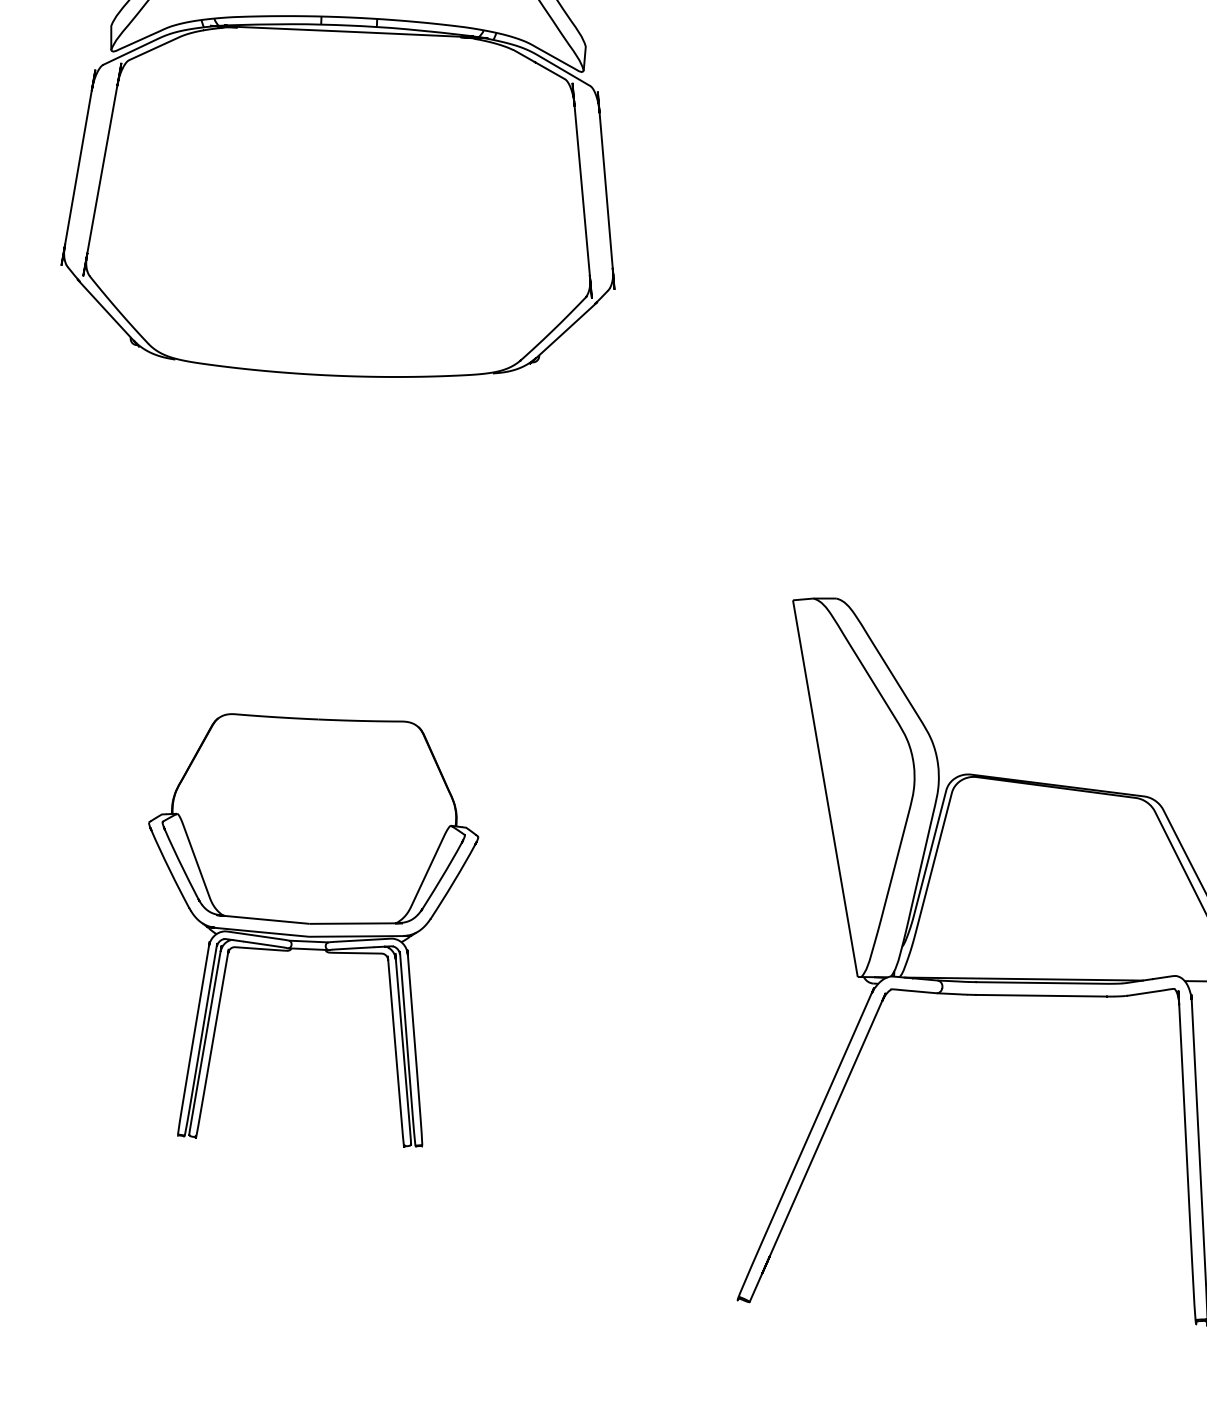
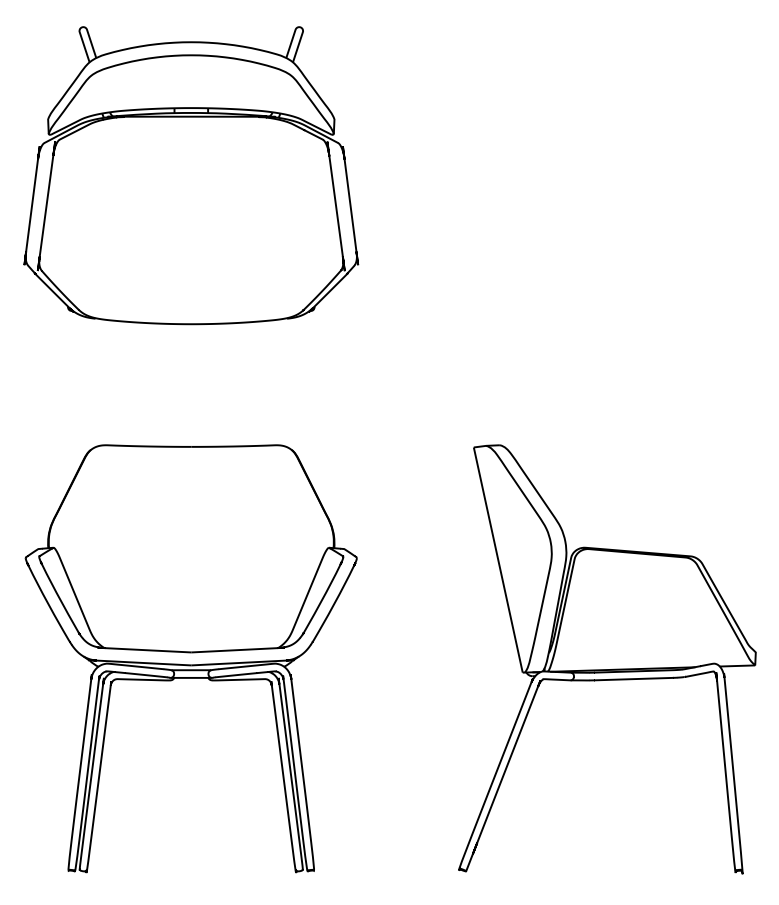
part: (308, 929) -> (190, 658), size x1.67

